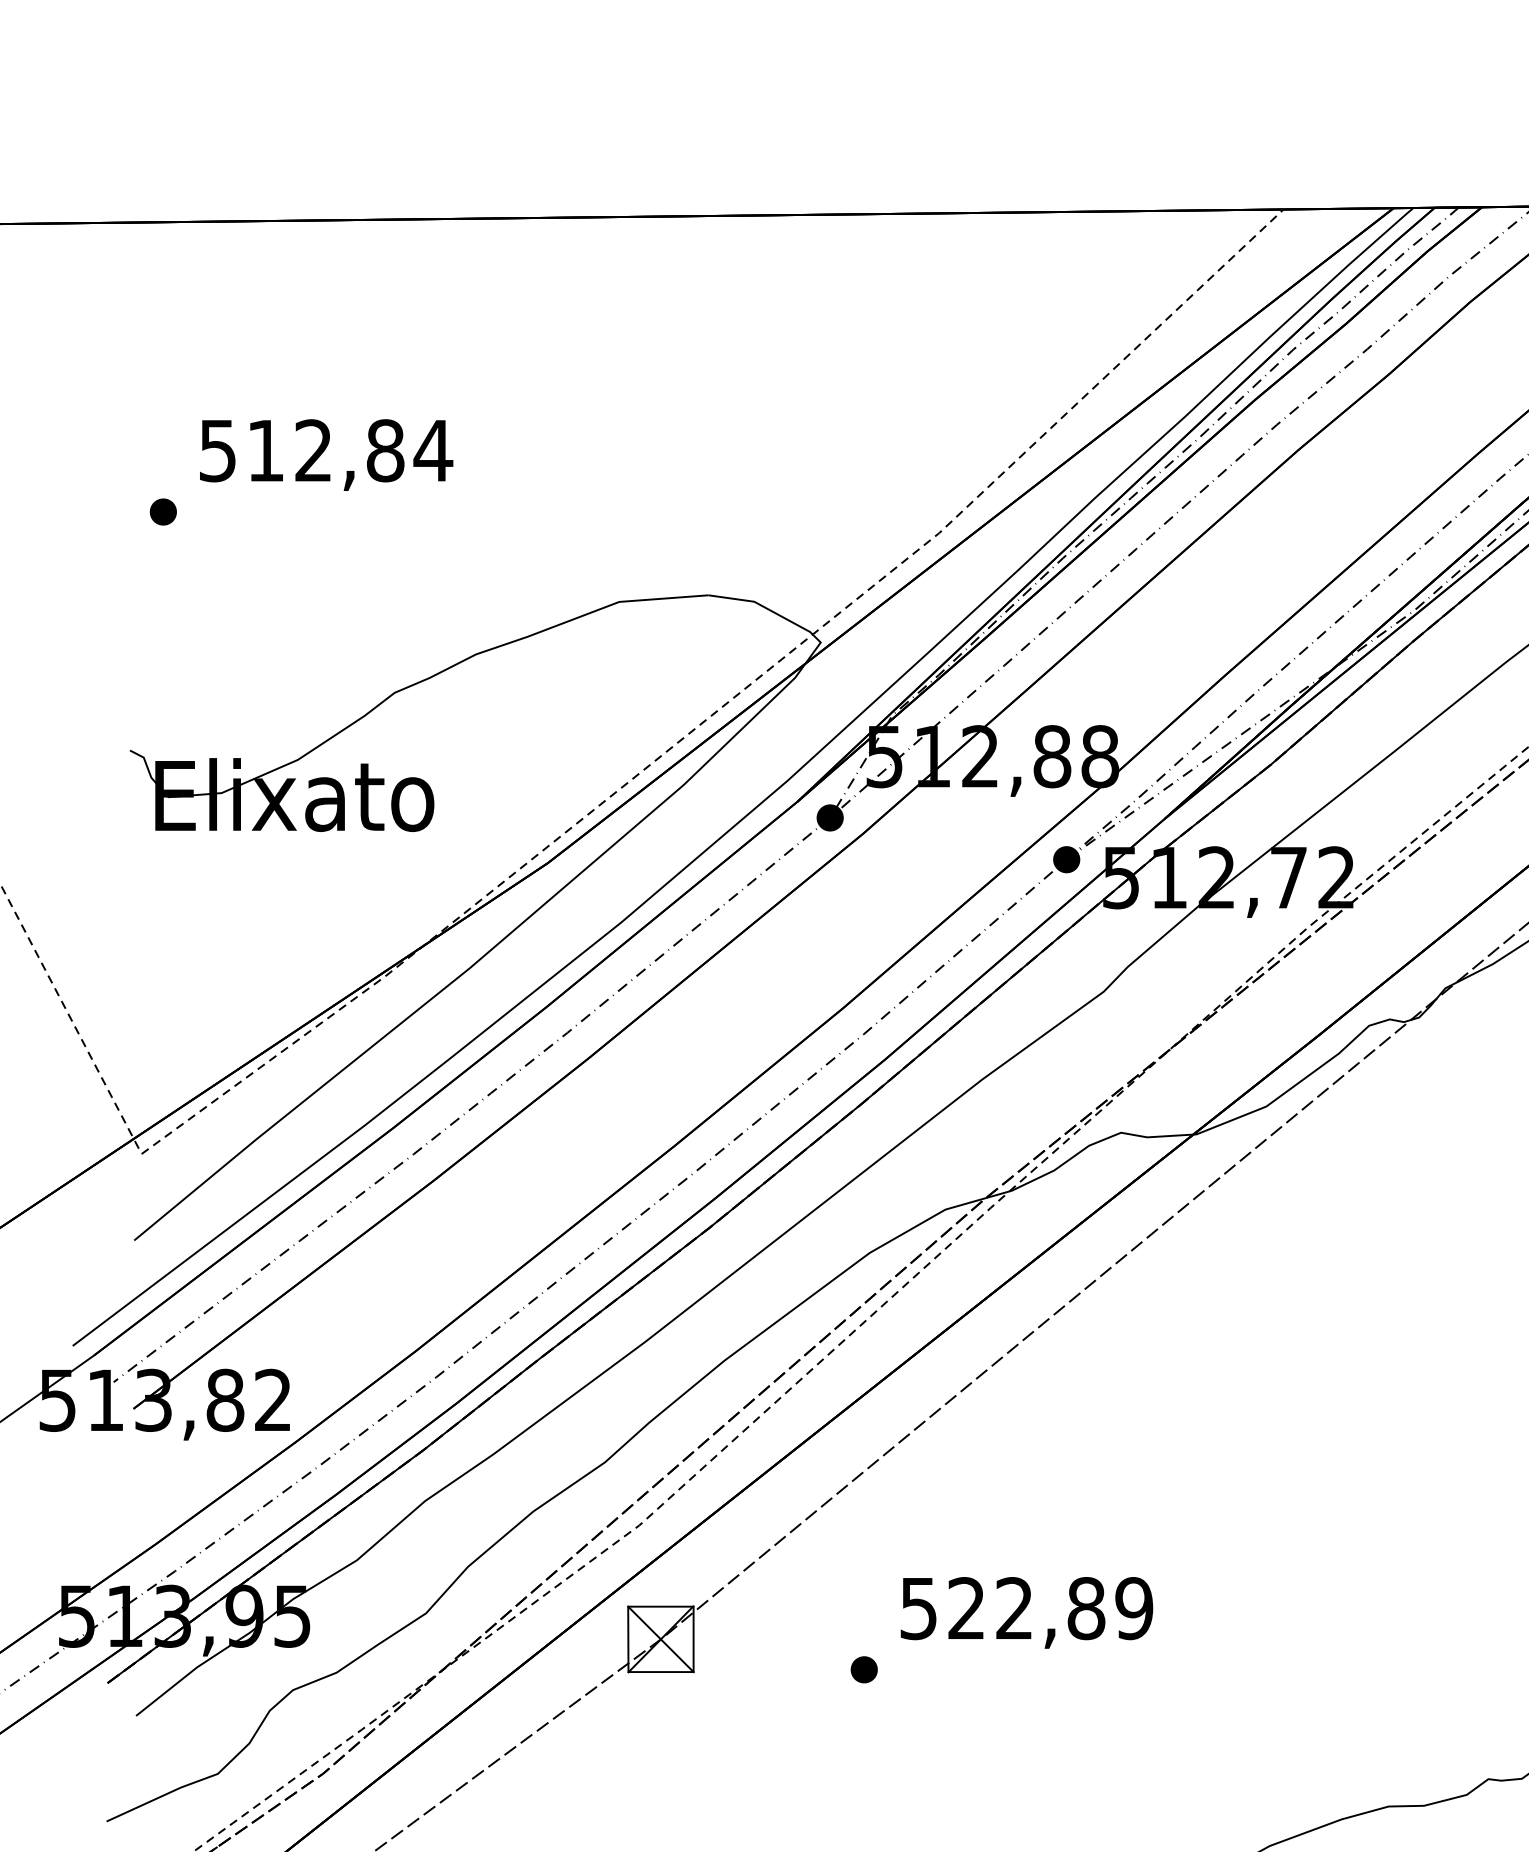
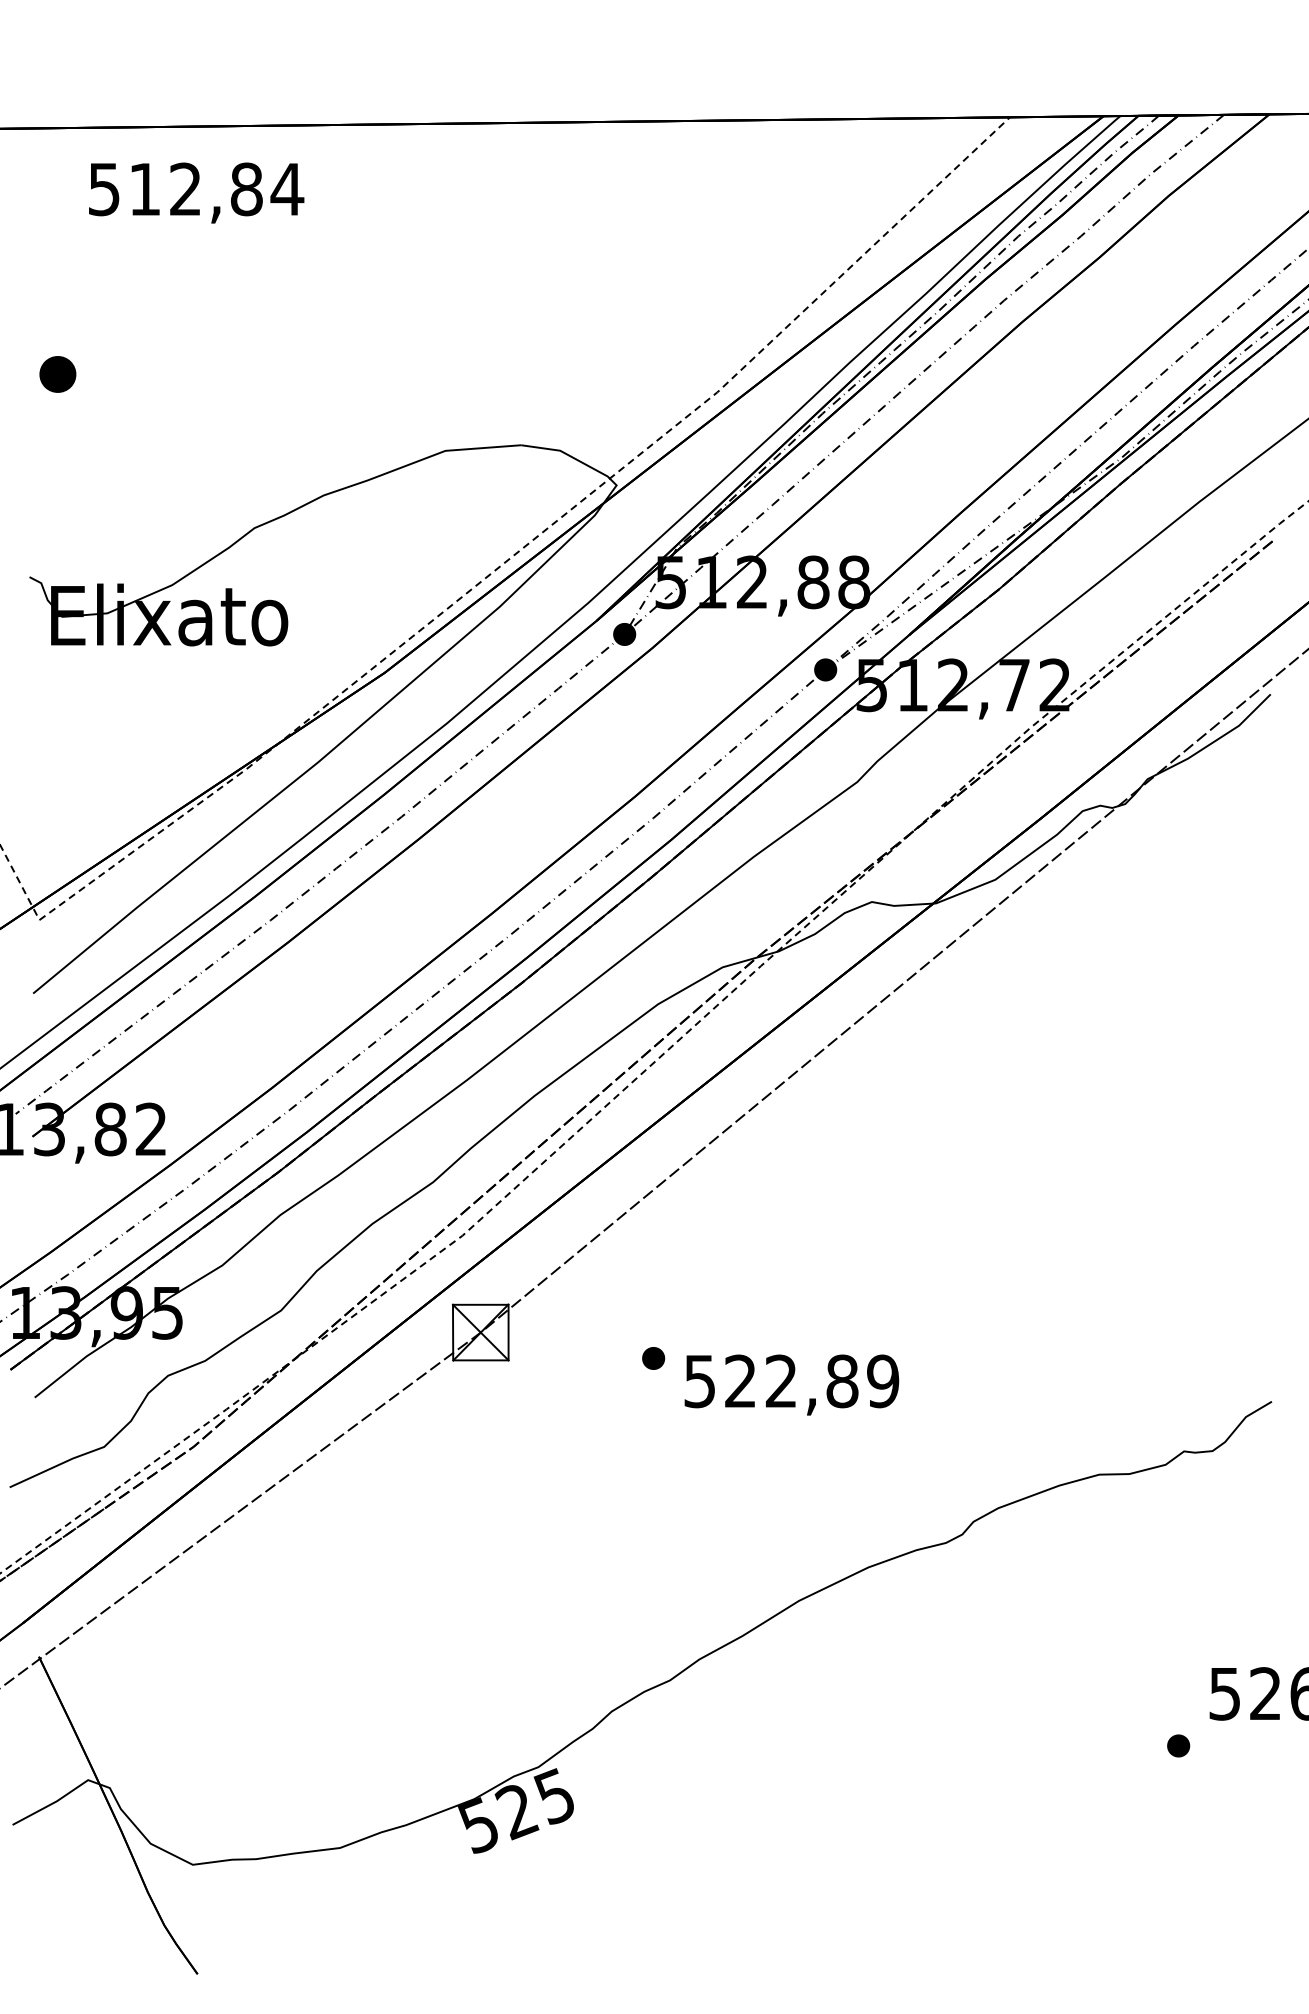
text: (326, 454) -> (196, 192), moved
part: (162, 512) -> (57, 374), size x1.6
text: (1026, 1612) -> (791, 1384), moved

